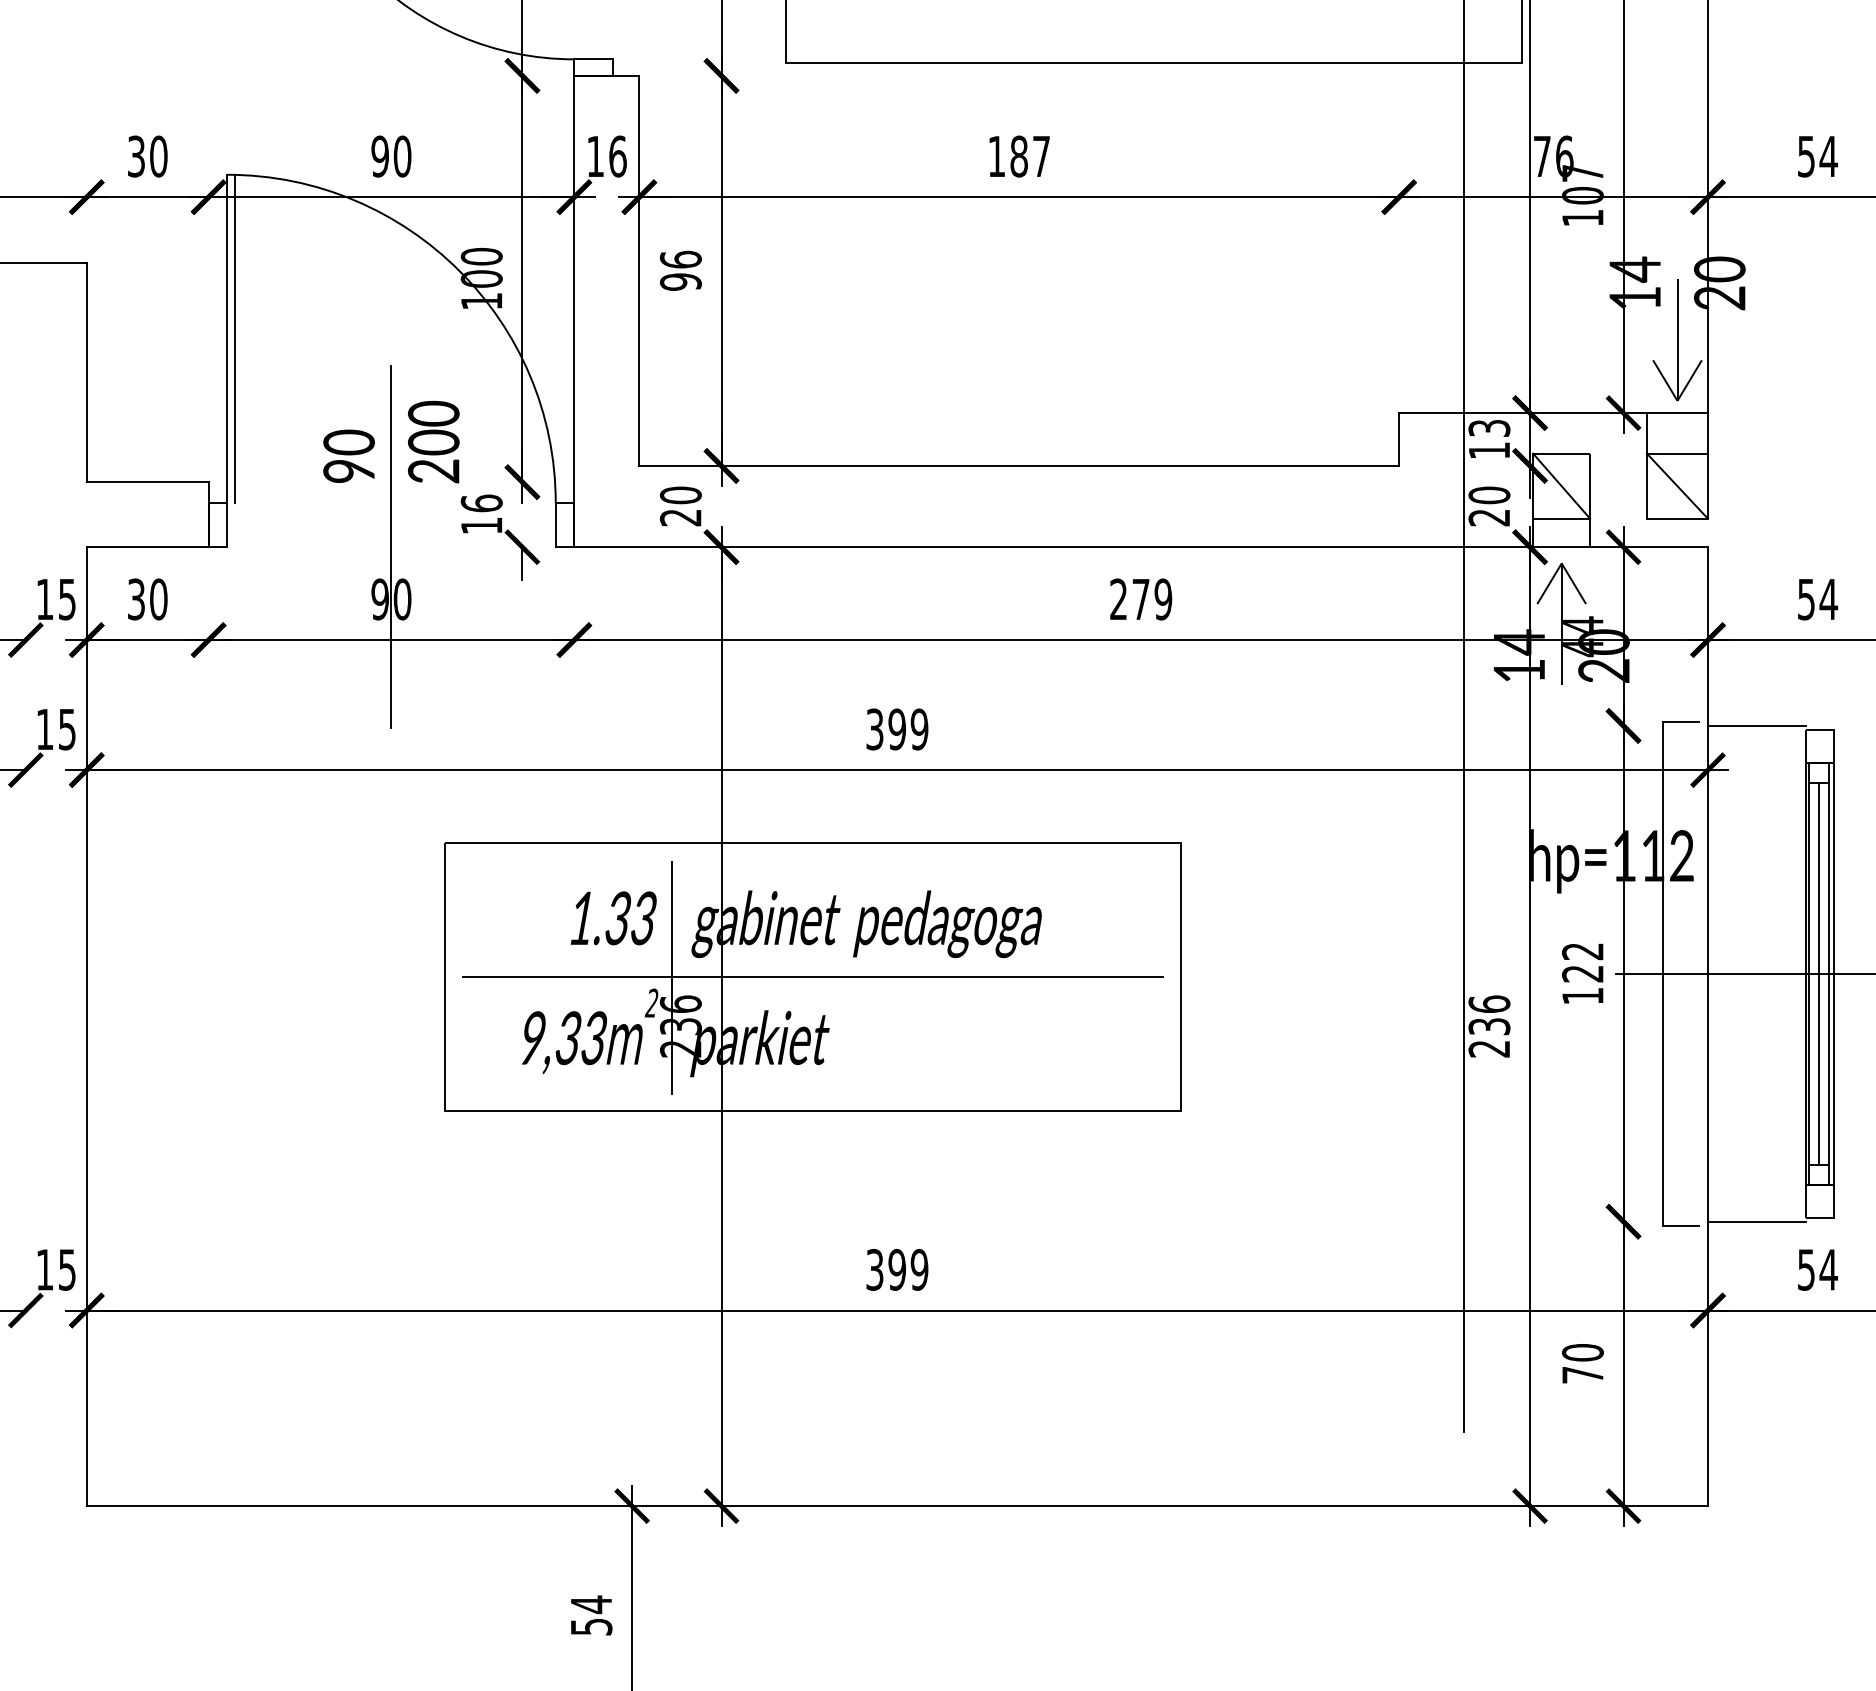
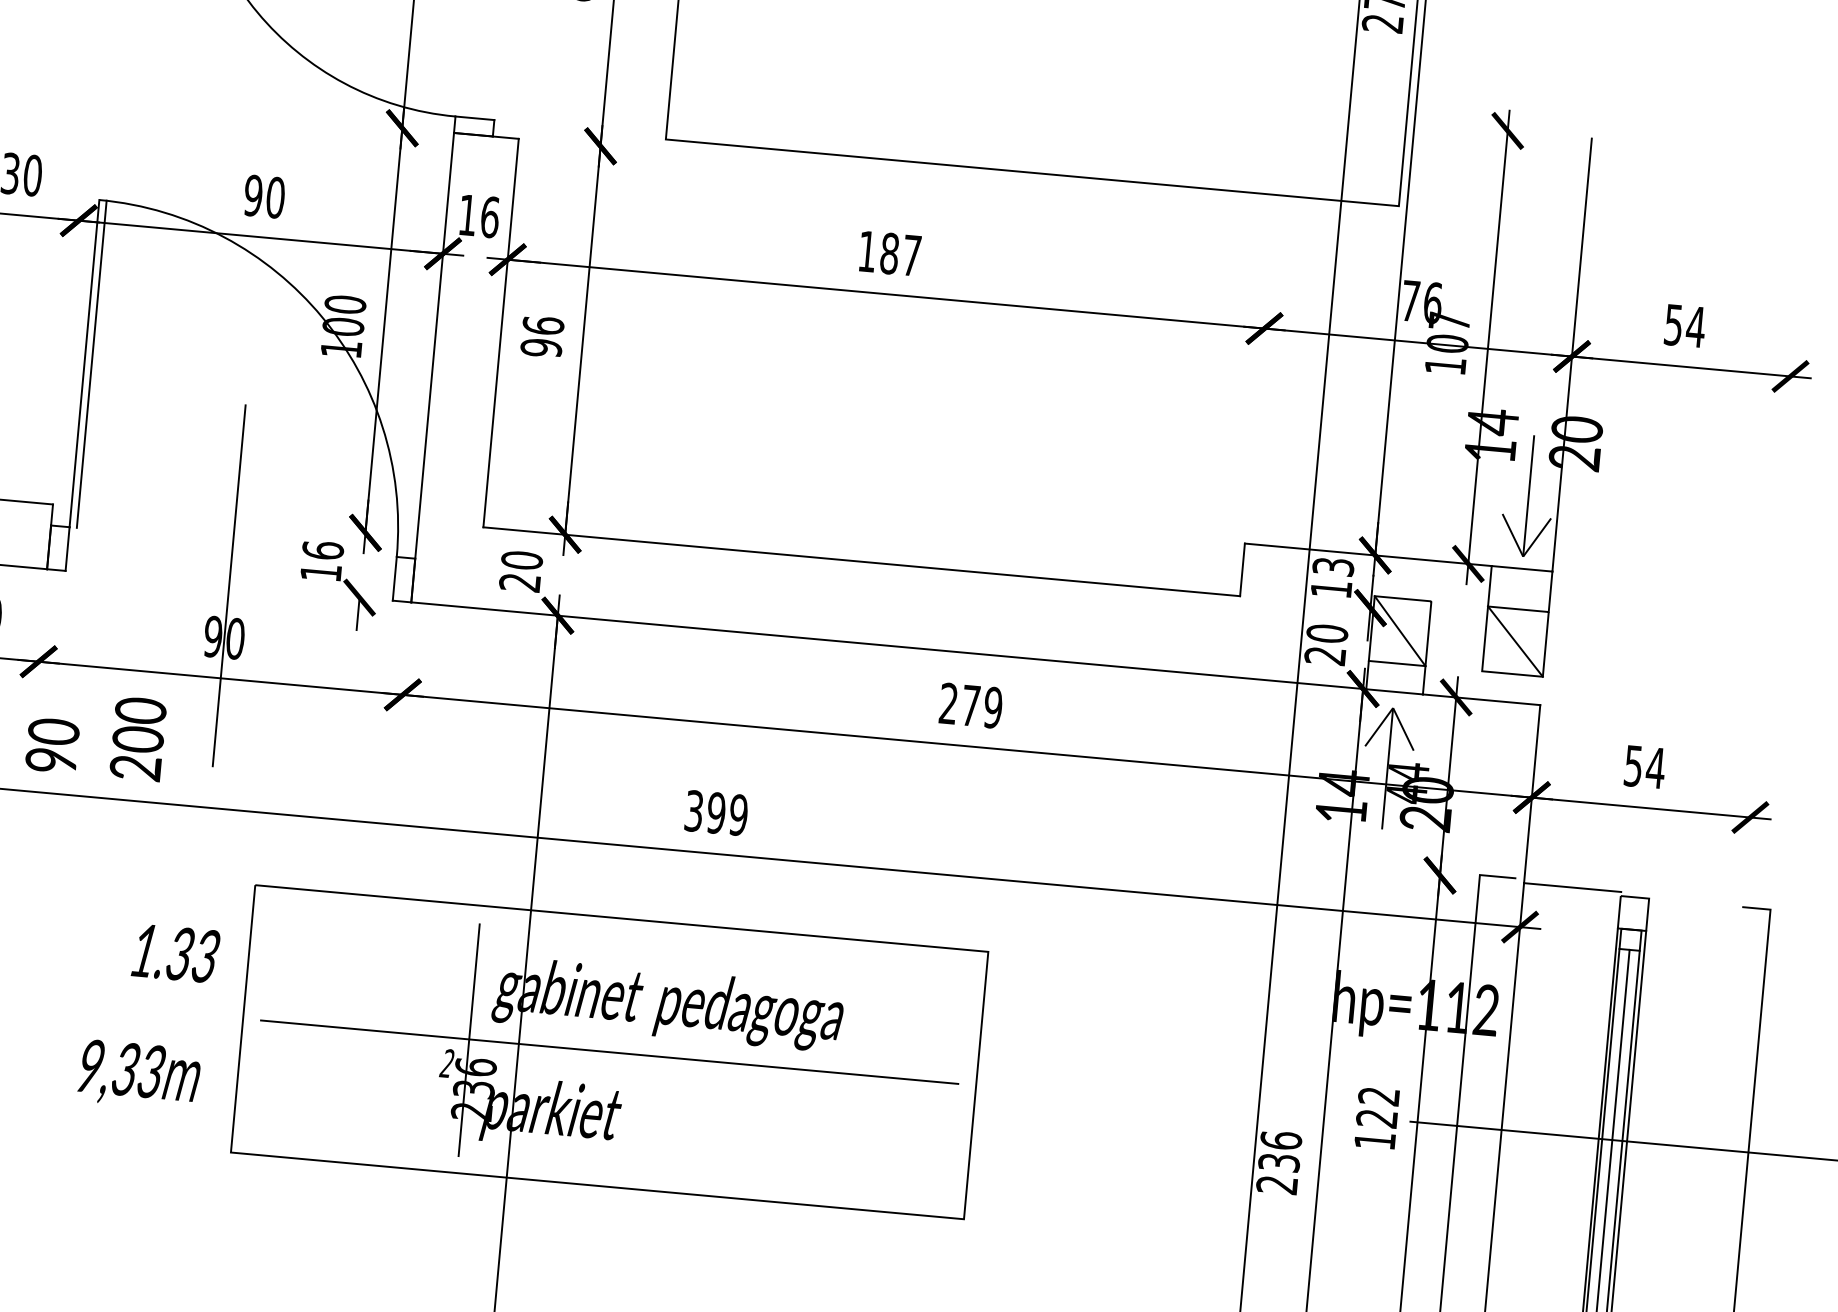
text: (391, 441) -> (96, 734), moved
text: (613, 918) -> (175, 953), moved
text: (582, 1042) -> (139, 1074), moved

